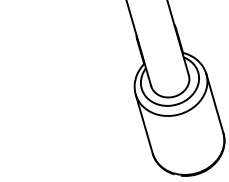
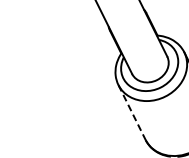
line: (144, 124) -> (132, 112), solid -> dashed

